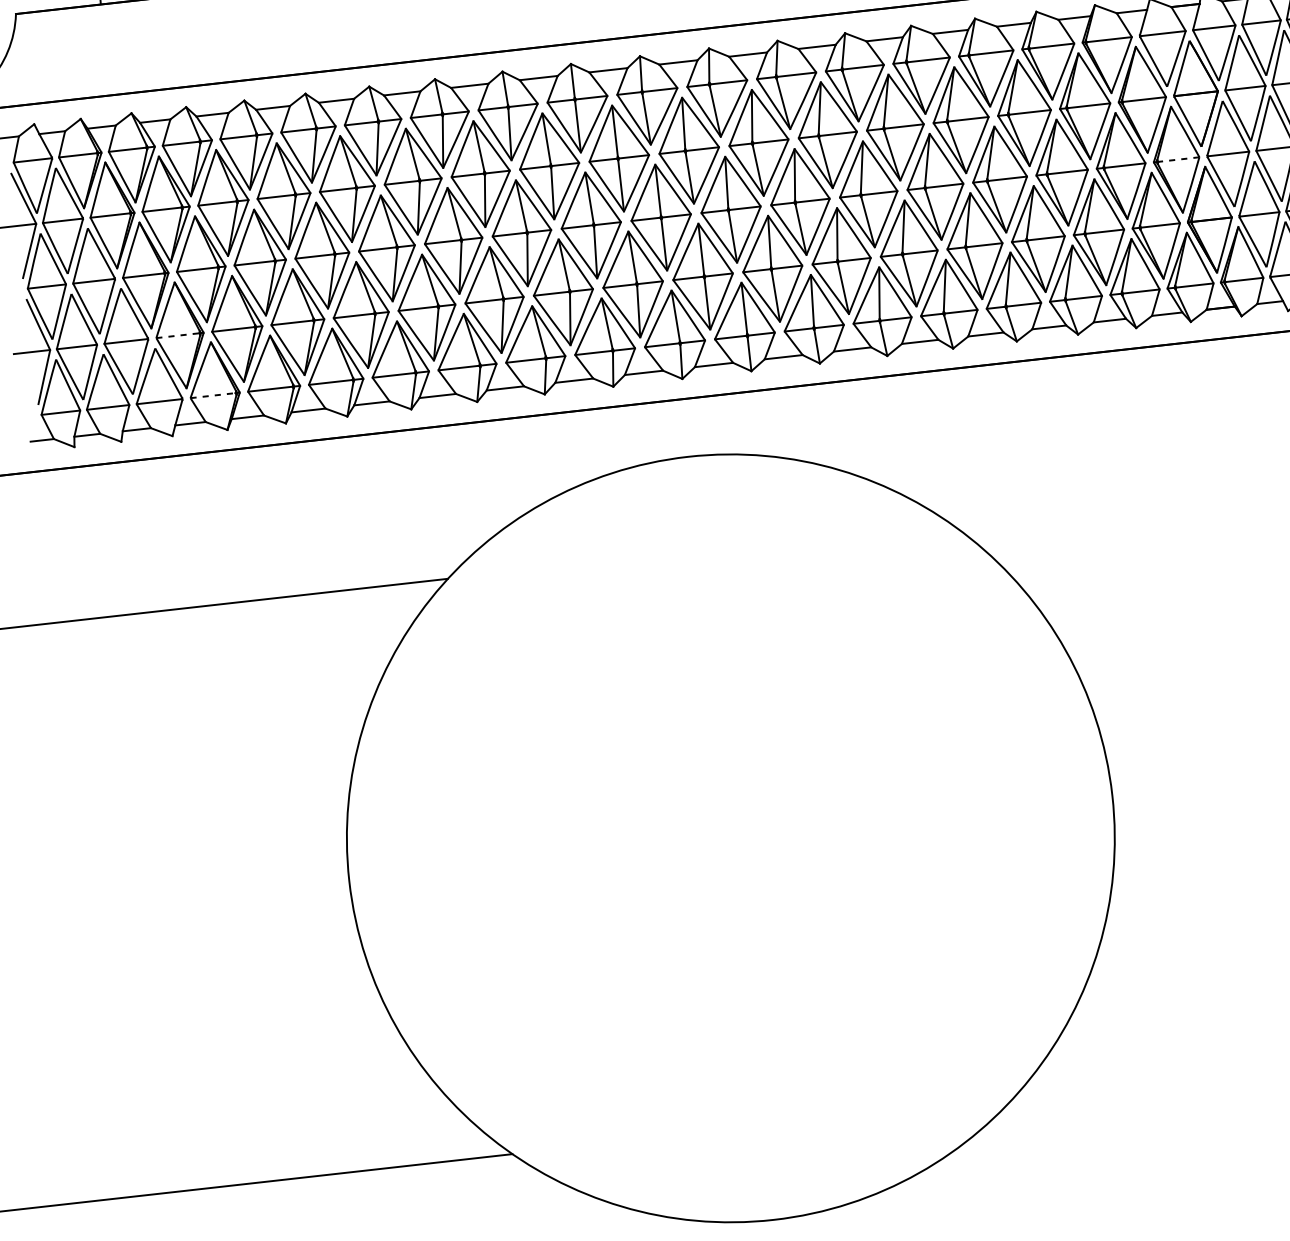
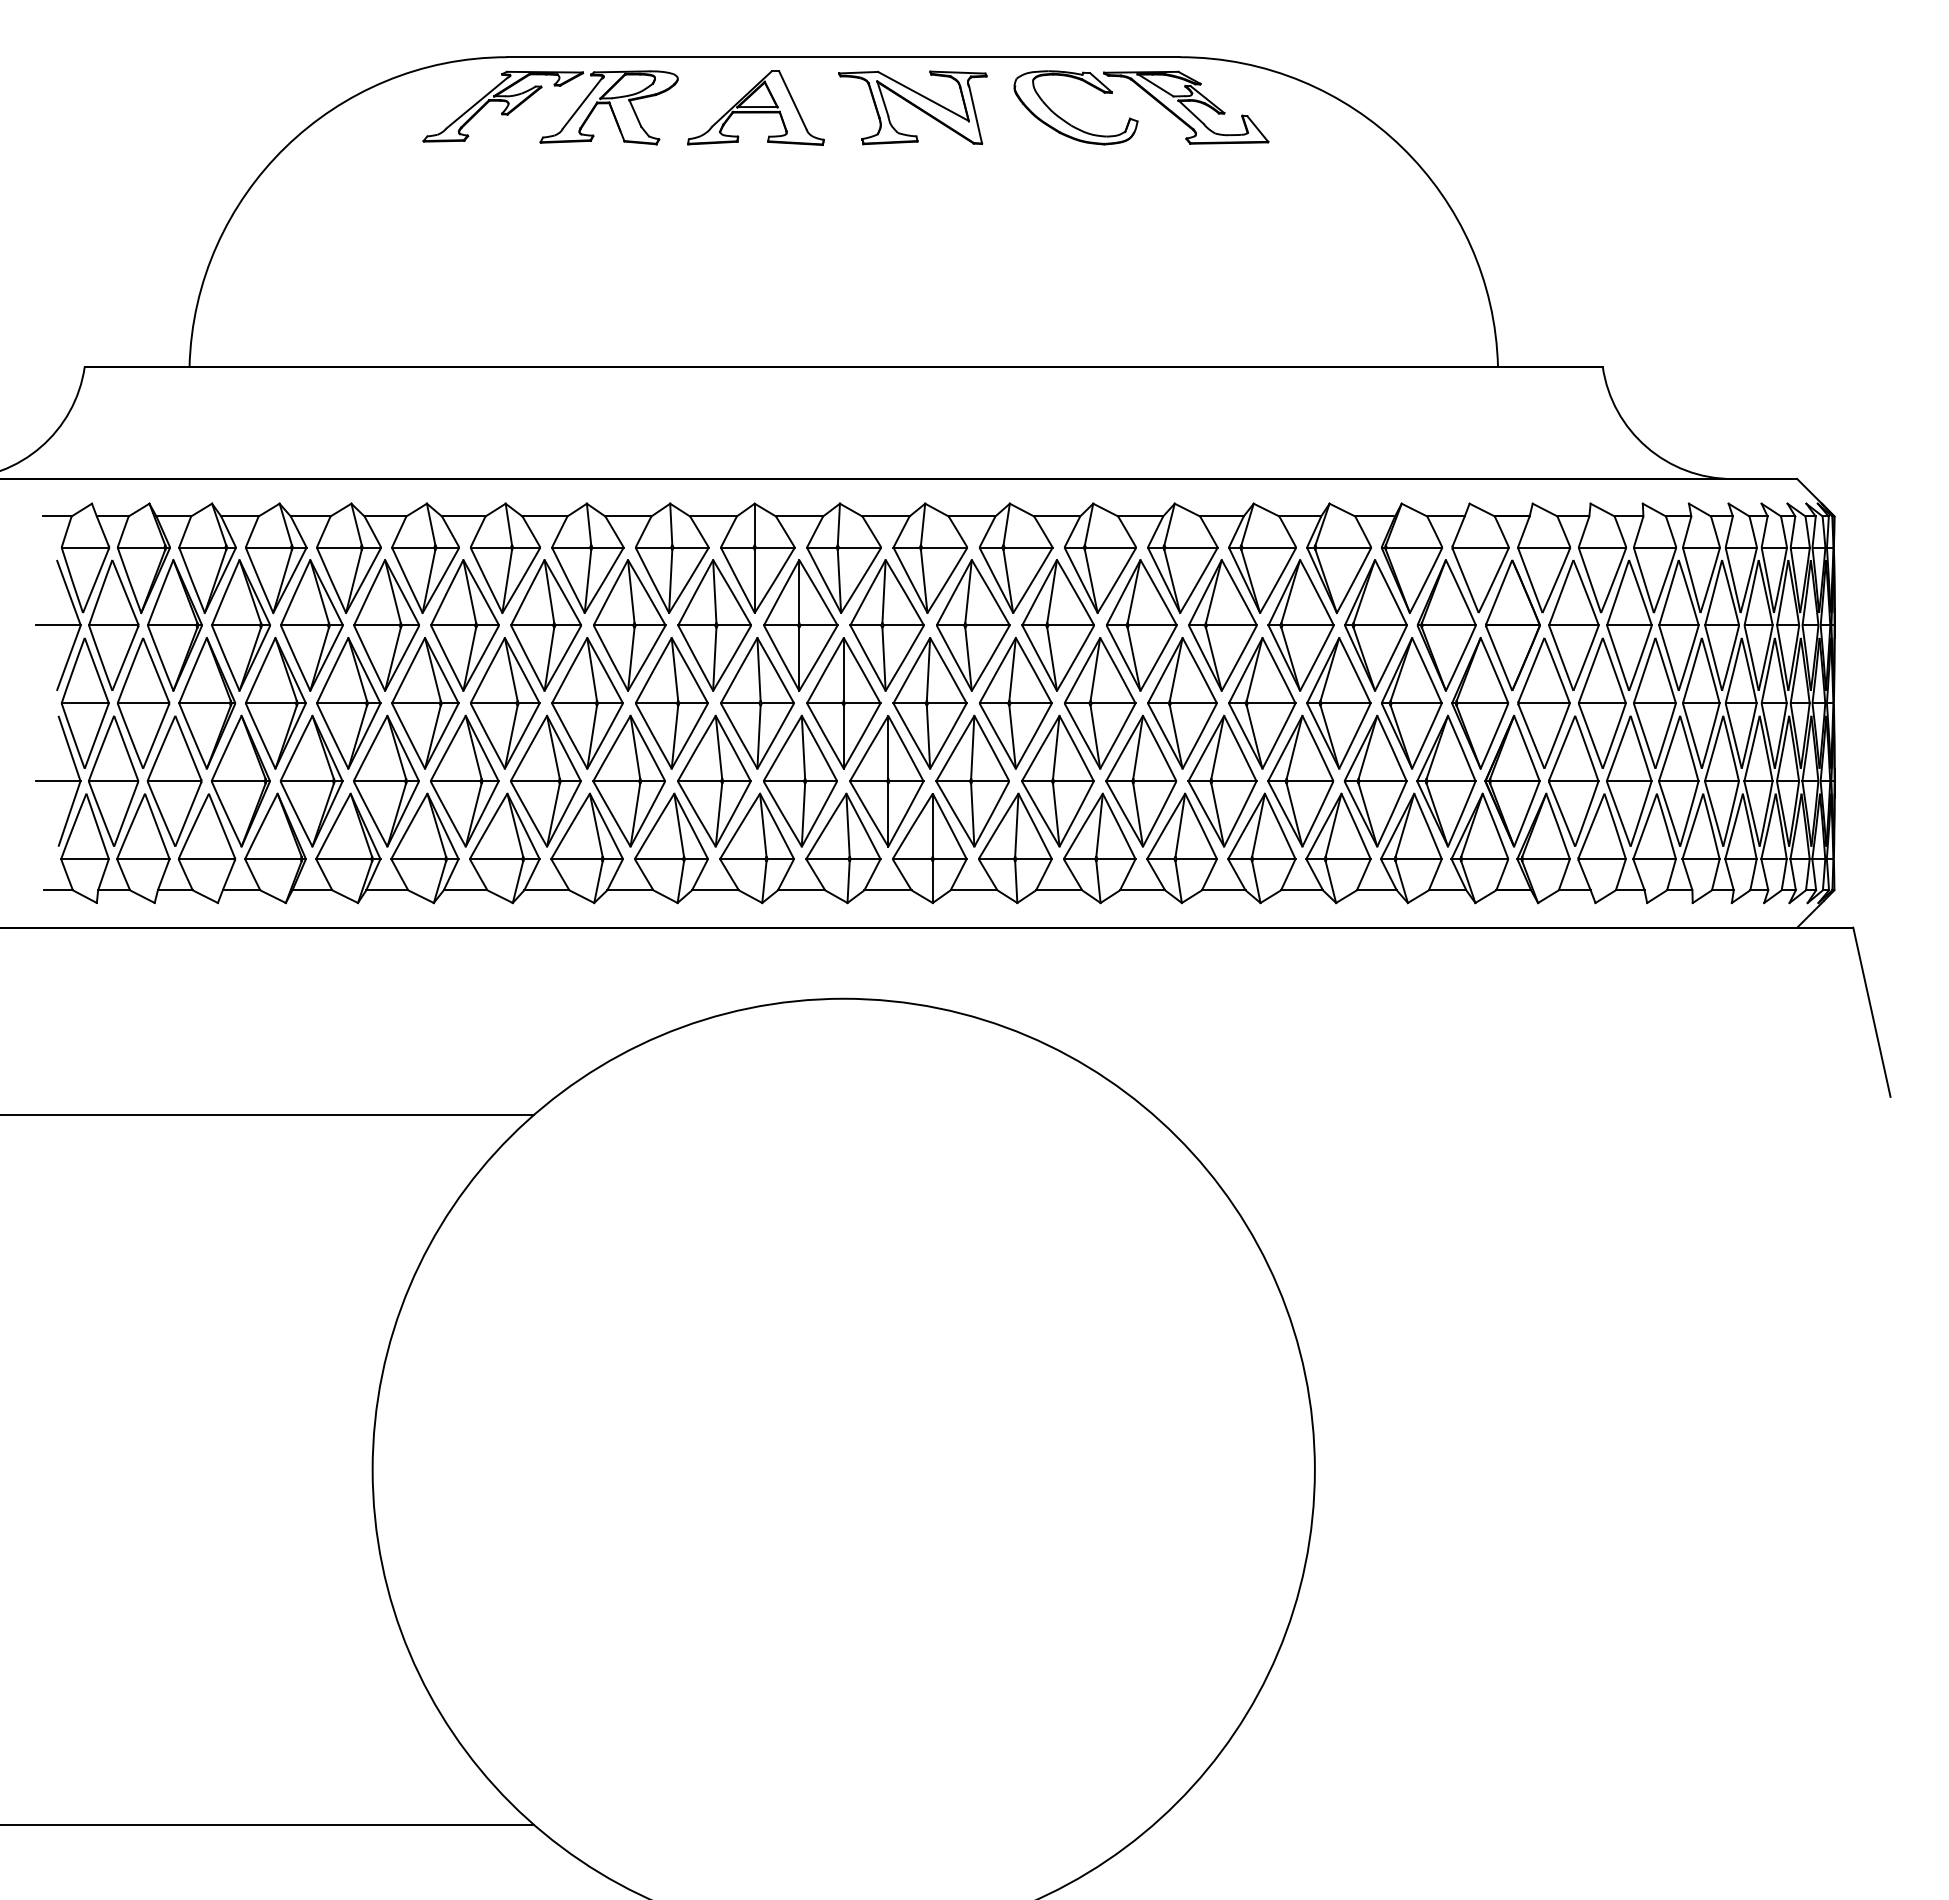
line: (1178, 159) -> (1482, 703), dashed -> solid
line: (178, 335) -> (238, 781), dashed -> solid
line: (212, 395) -> (272, 859), dashed -> solid

